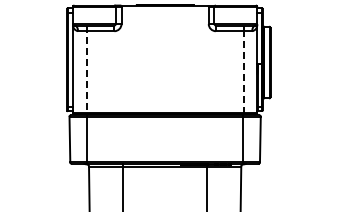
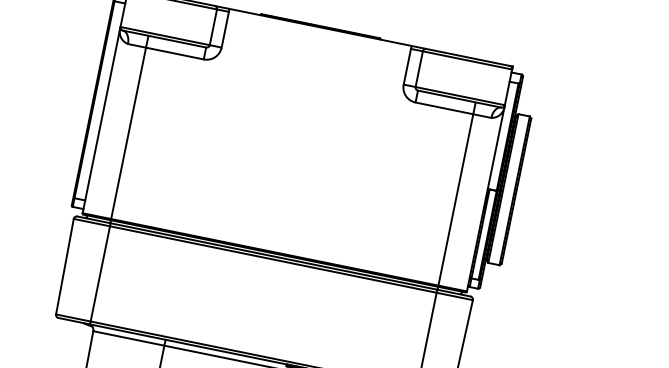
line: (86, 70) -> (128, 129), dashed -> solid
line: (243, 72) -> (455, 200), dashed -> solid

